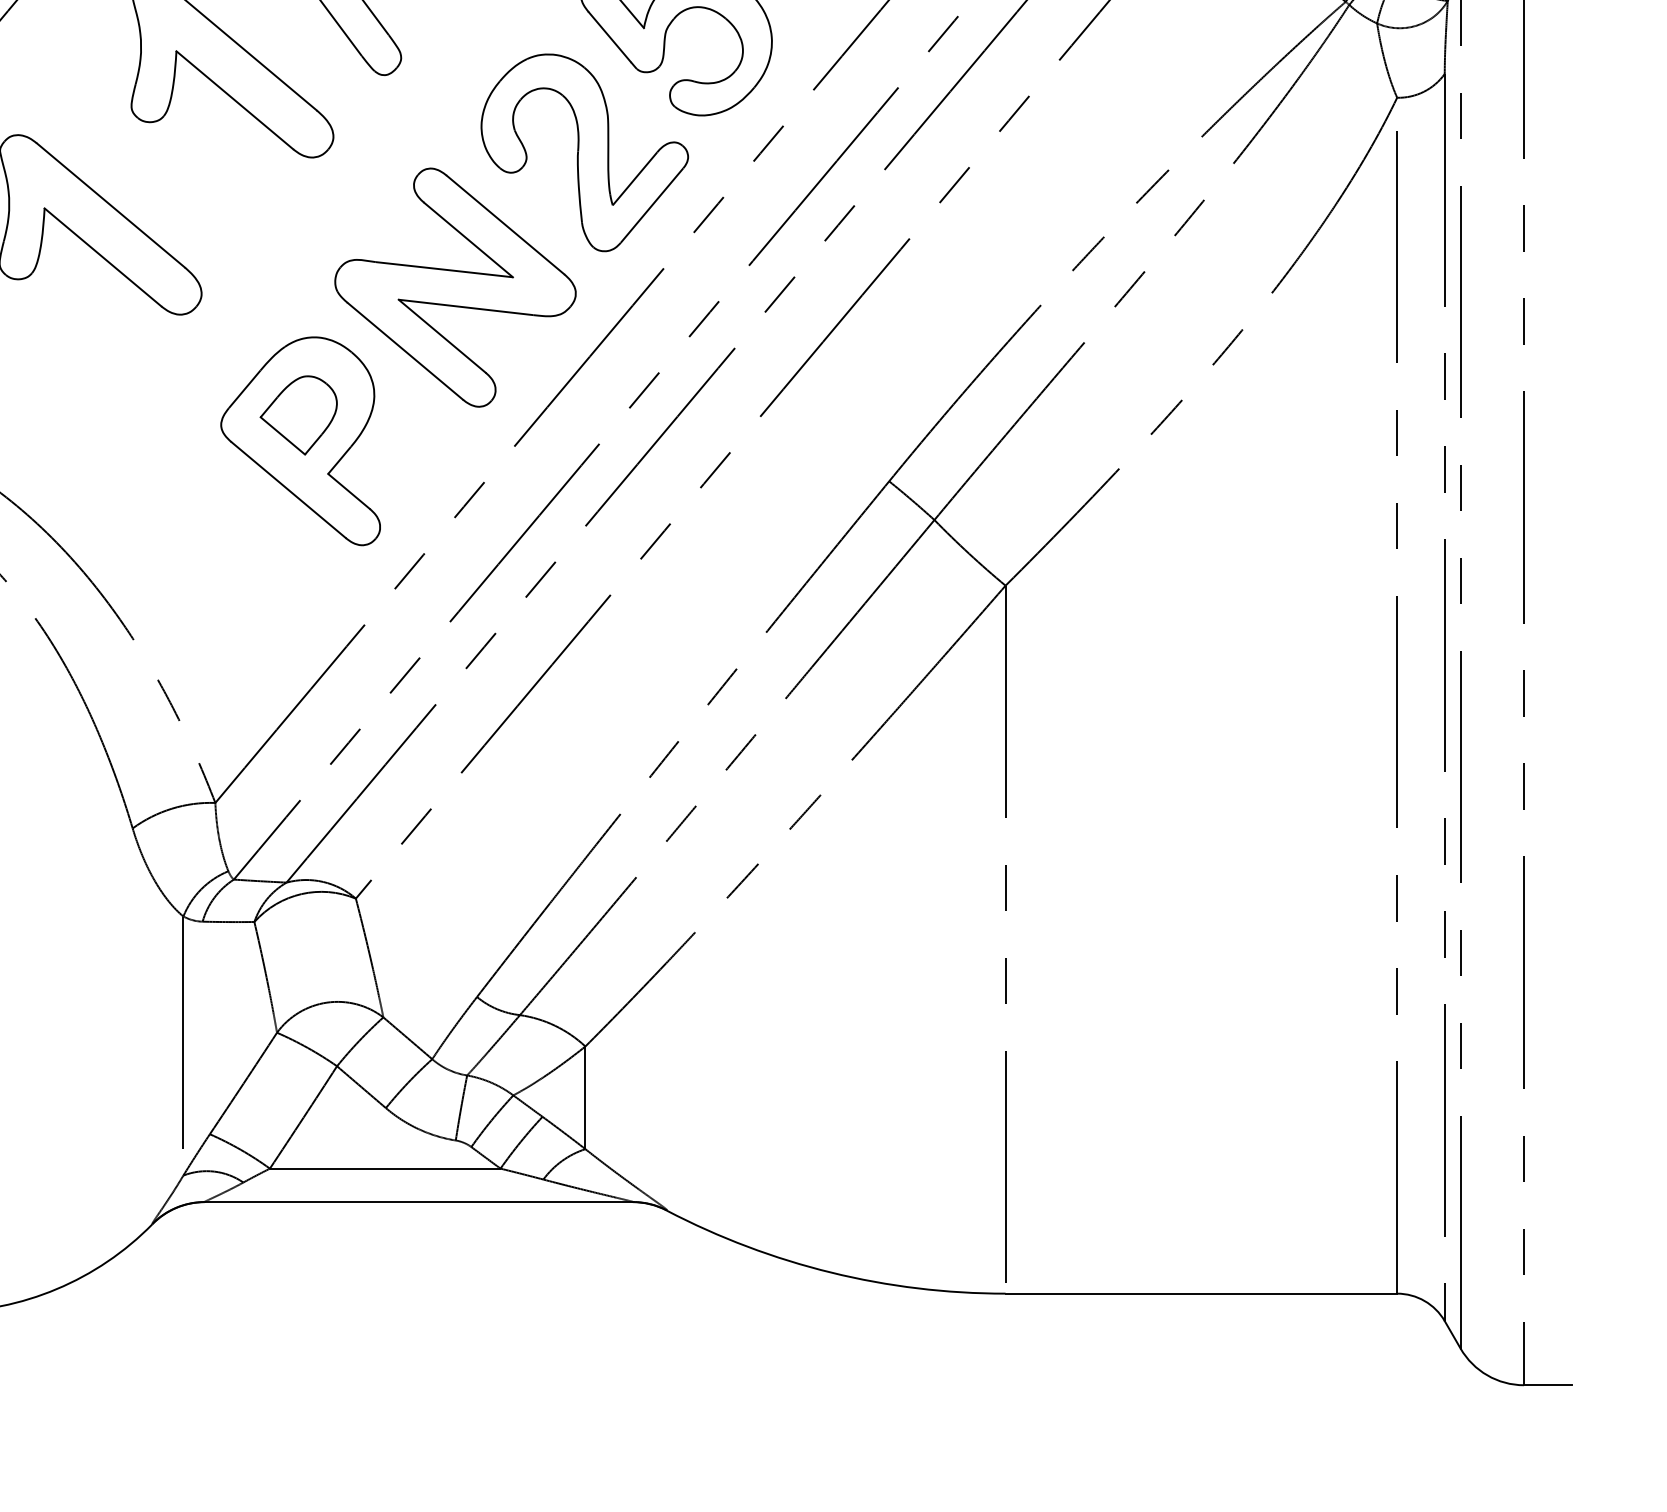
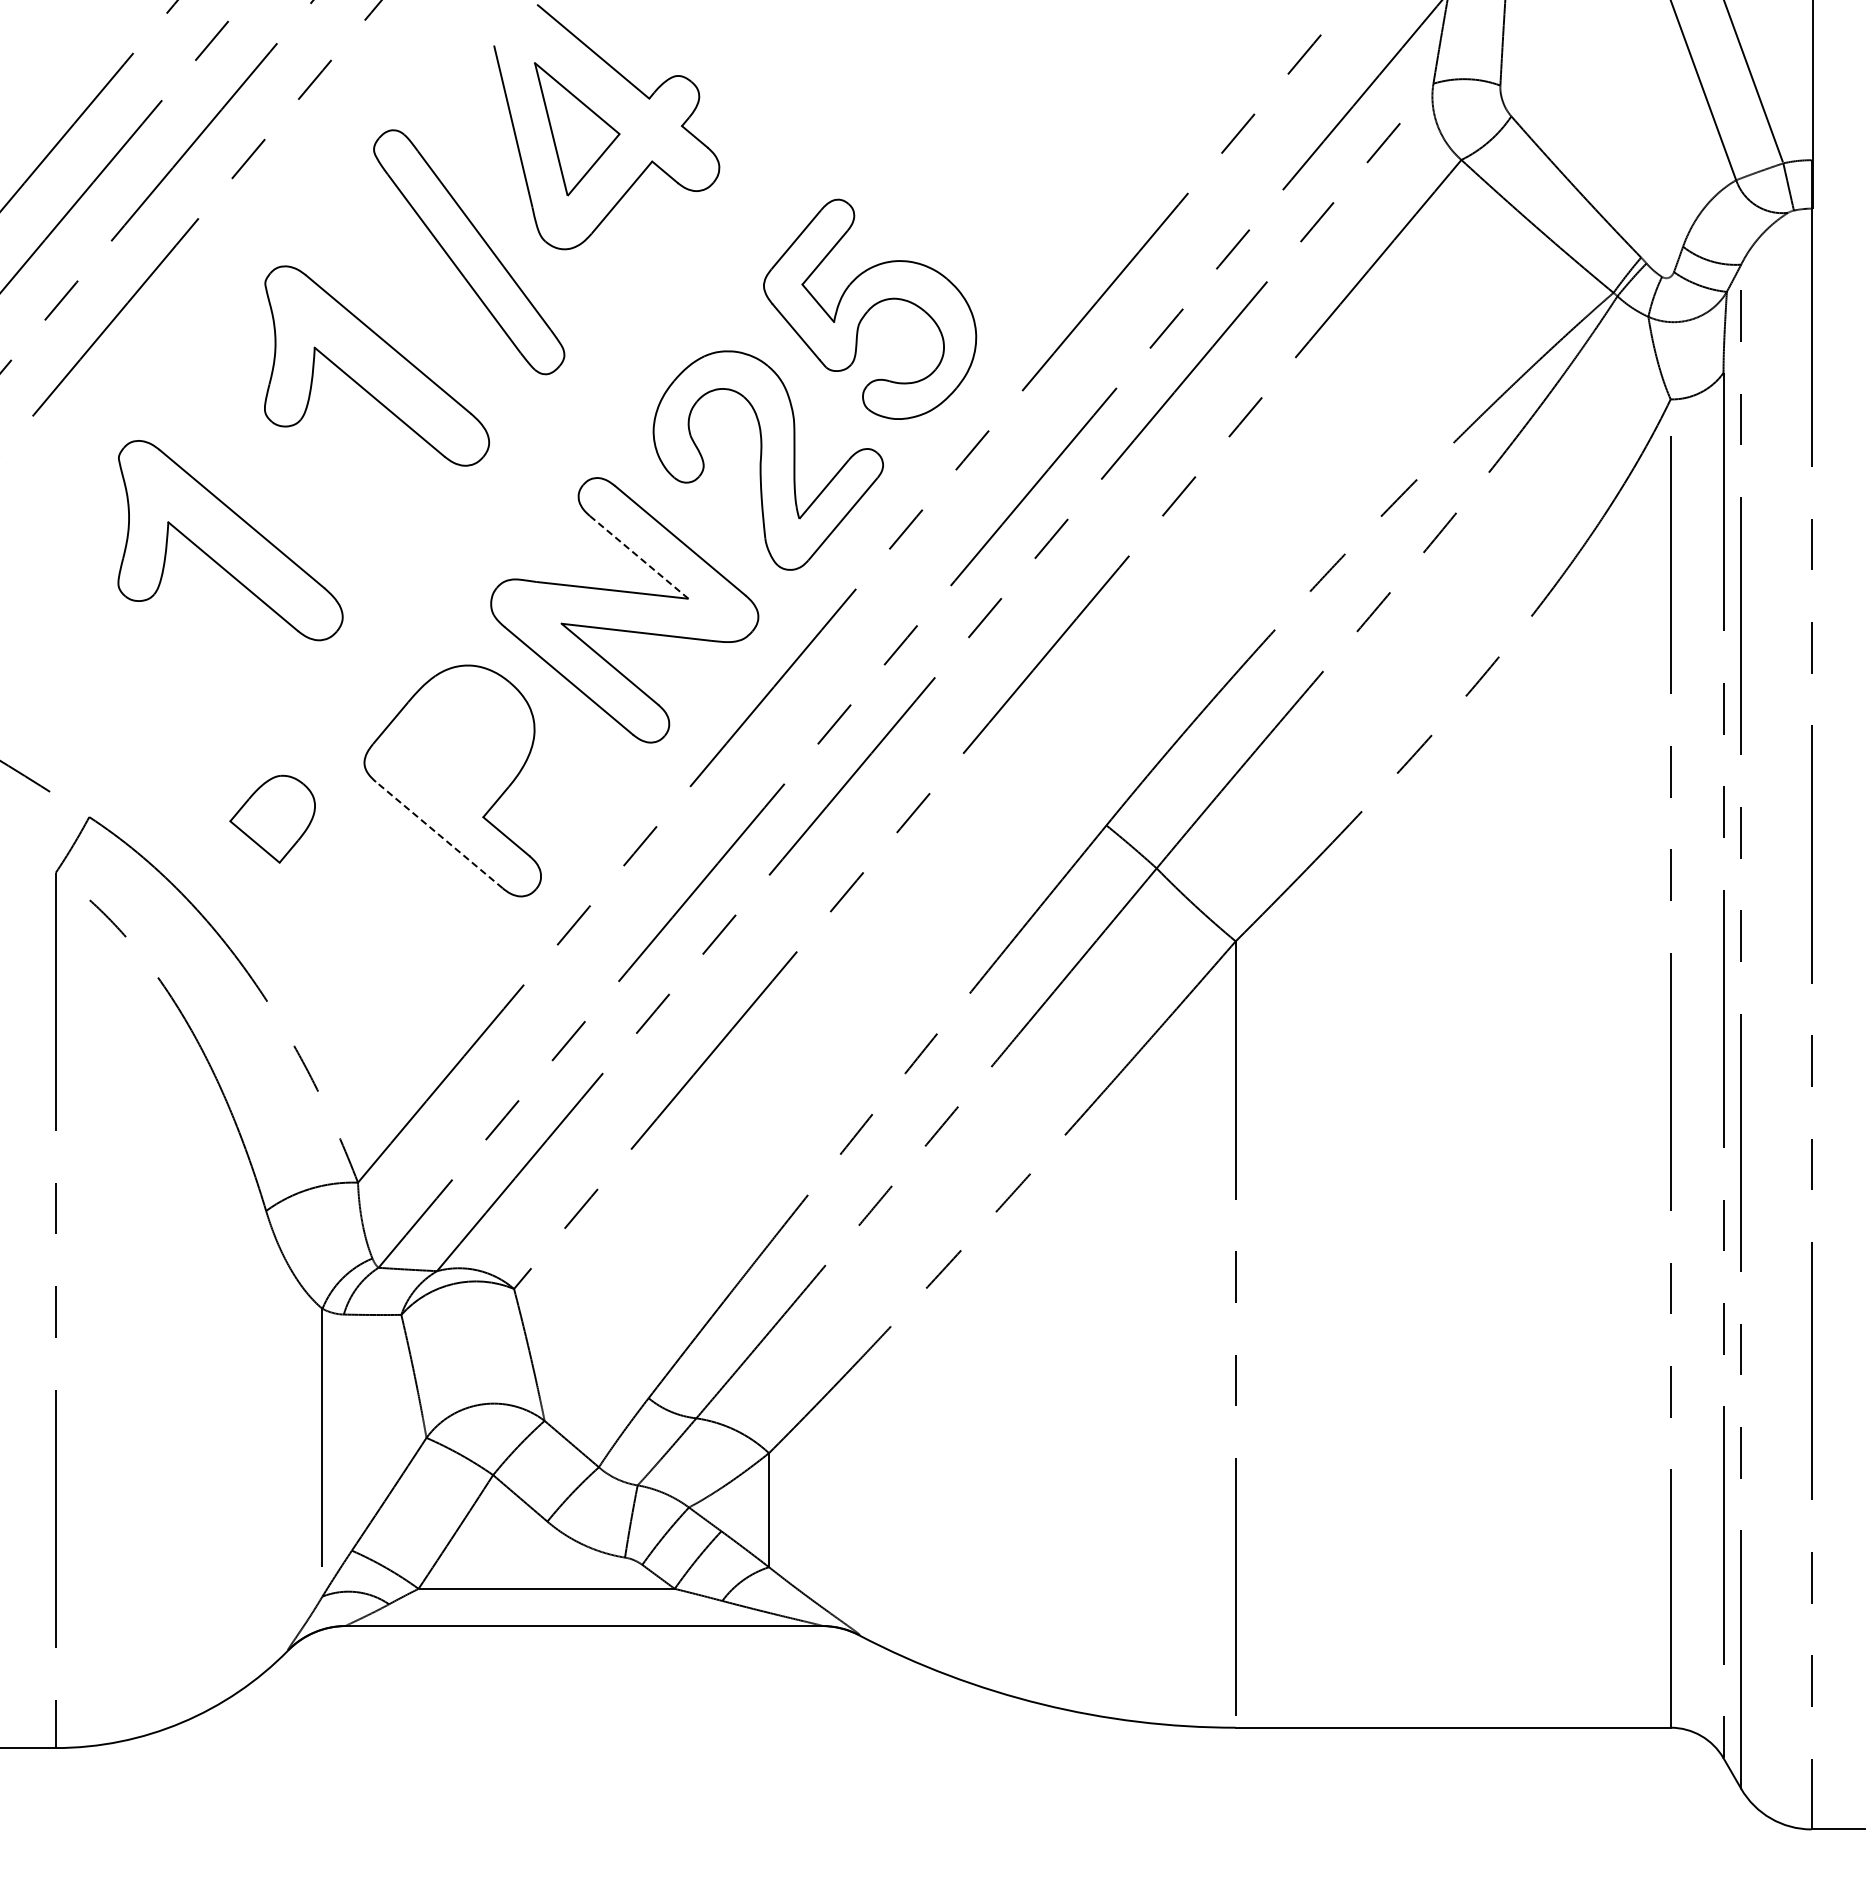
line: (467, 240) -> (638, 557), solid -> dashed
part: (298, 414) -> (272, 818), moved
line: (288, 490) -> (439, 835), solid -> dashed

